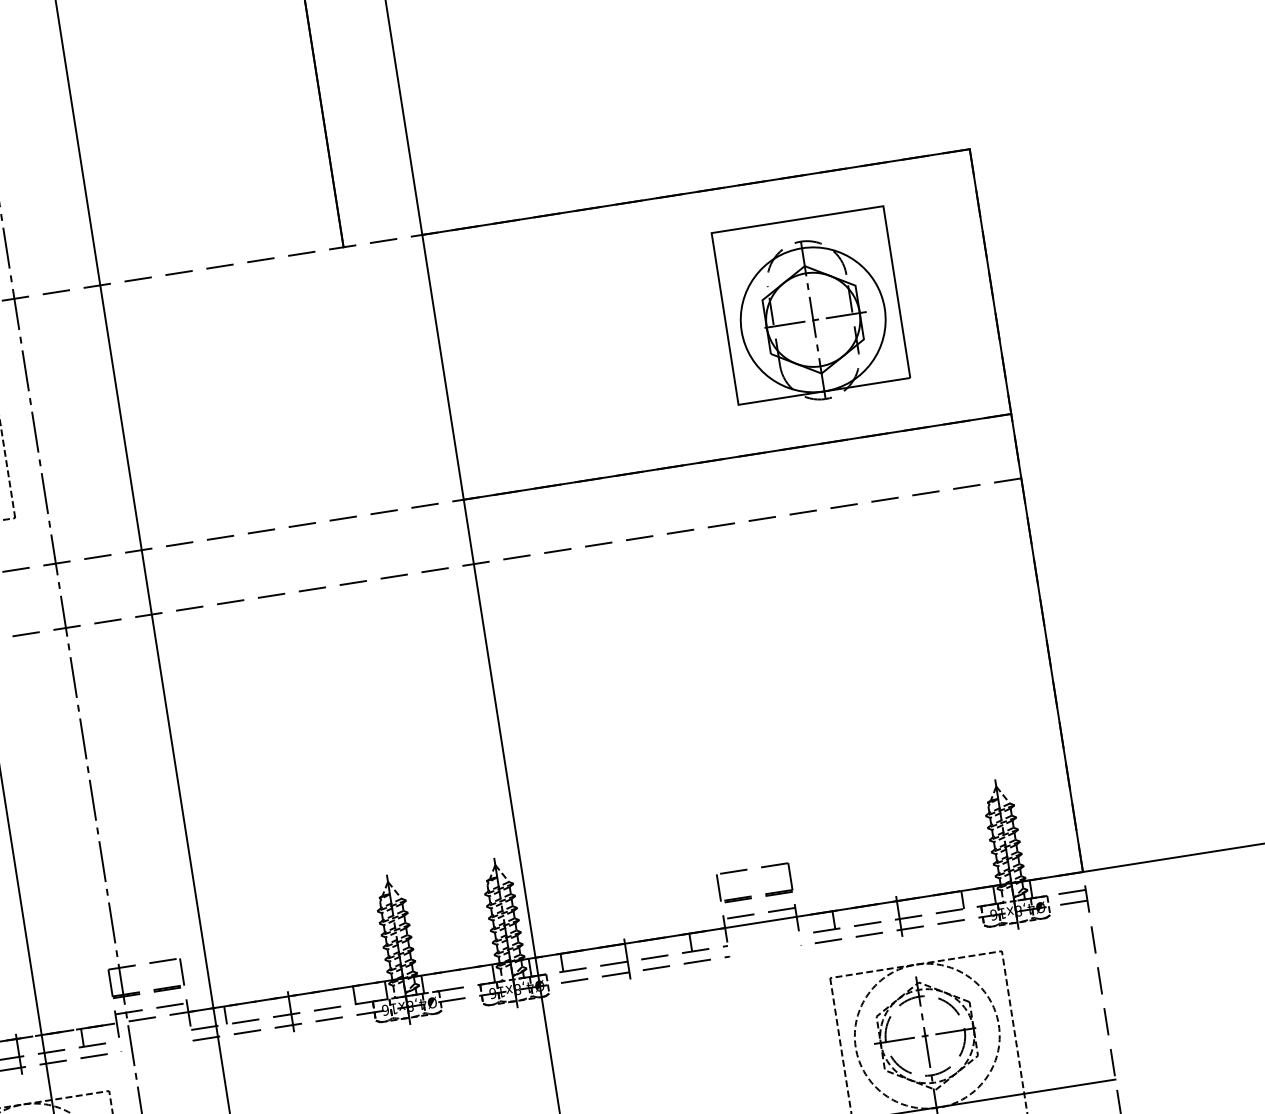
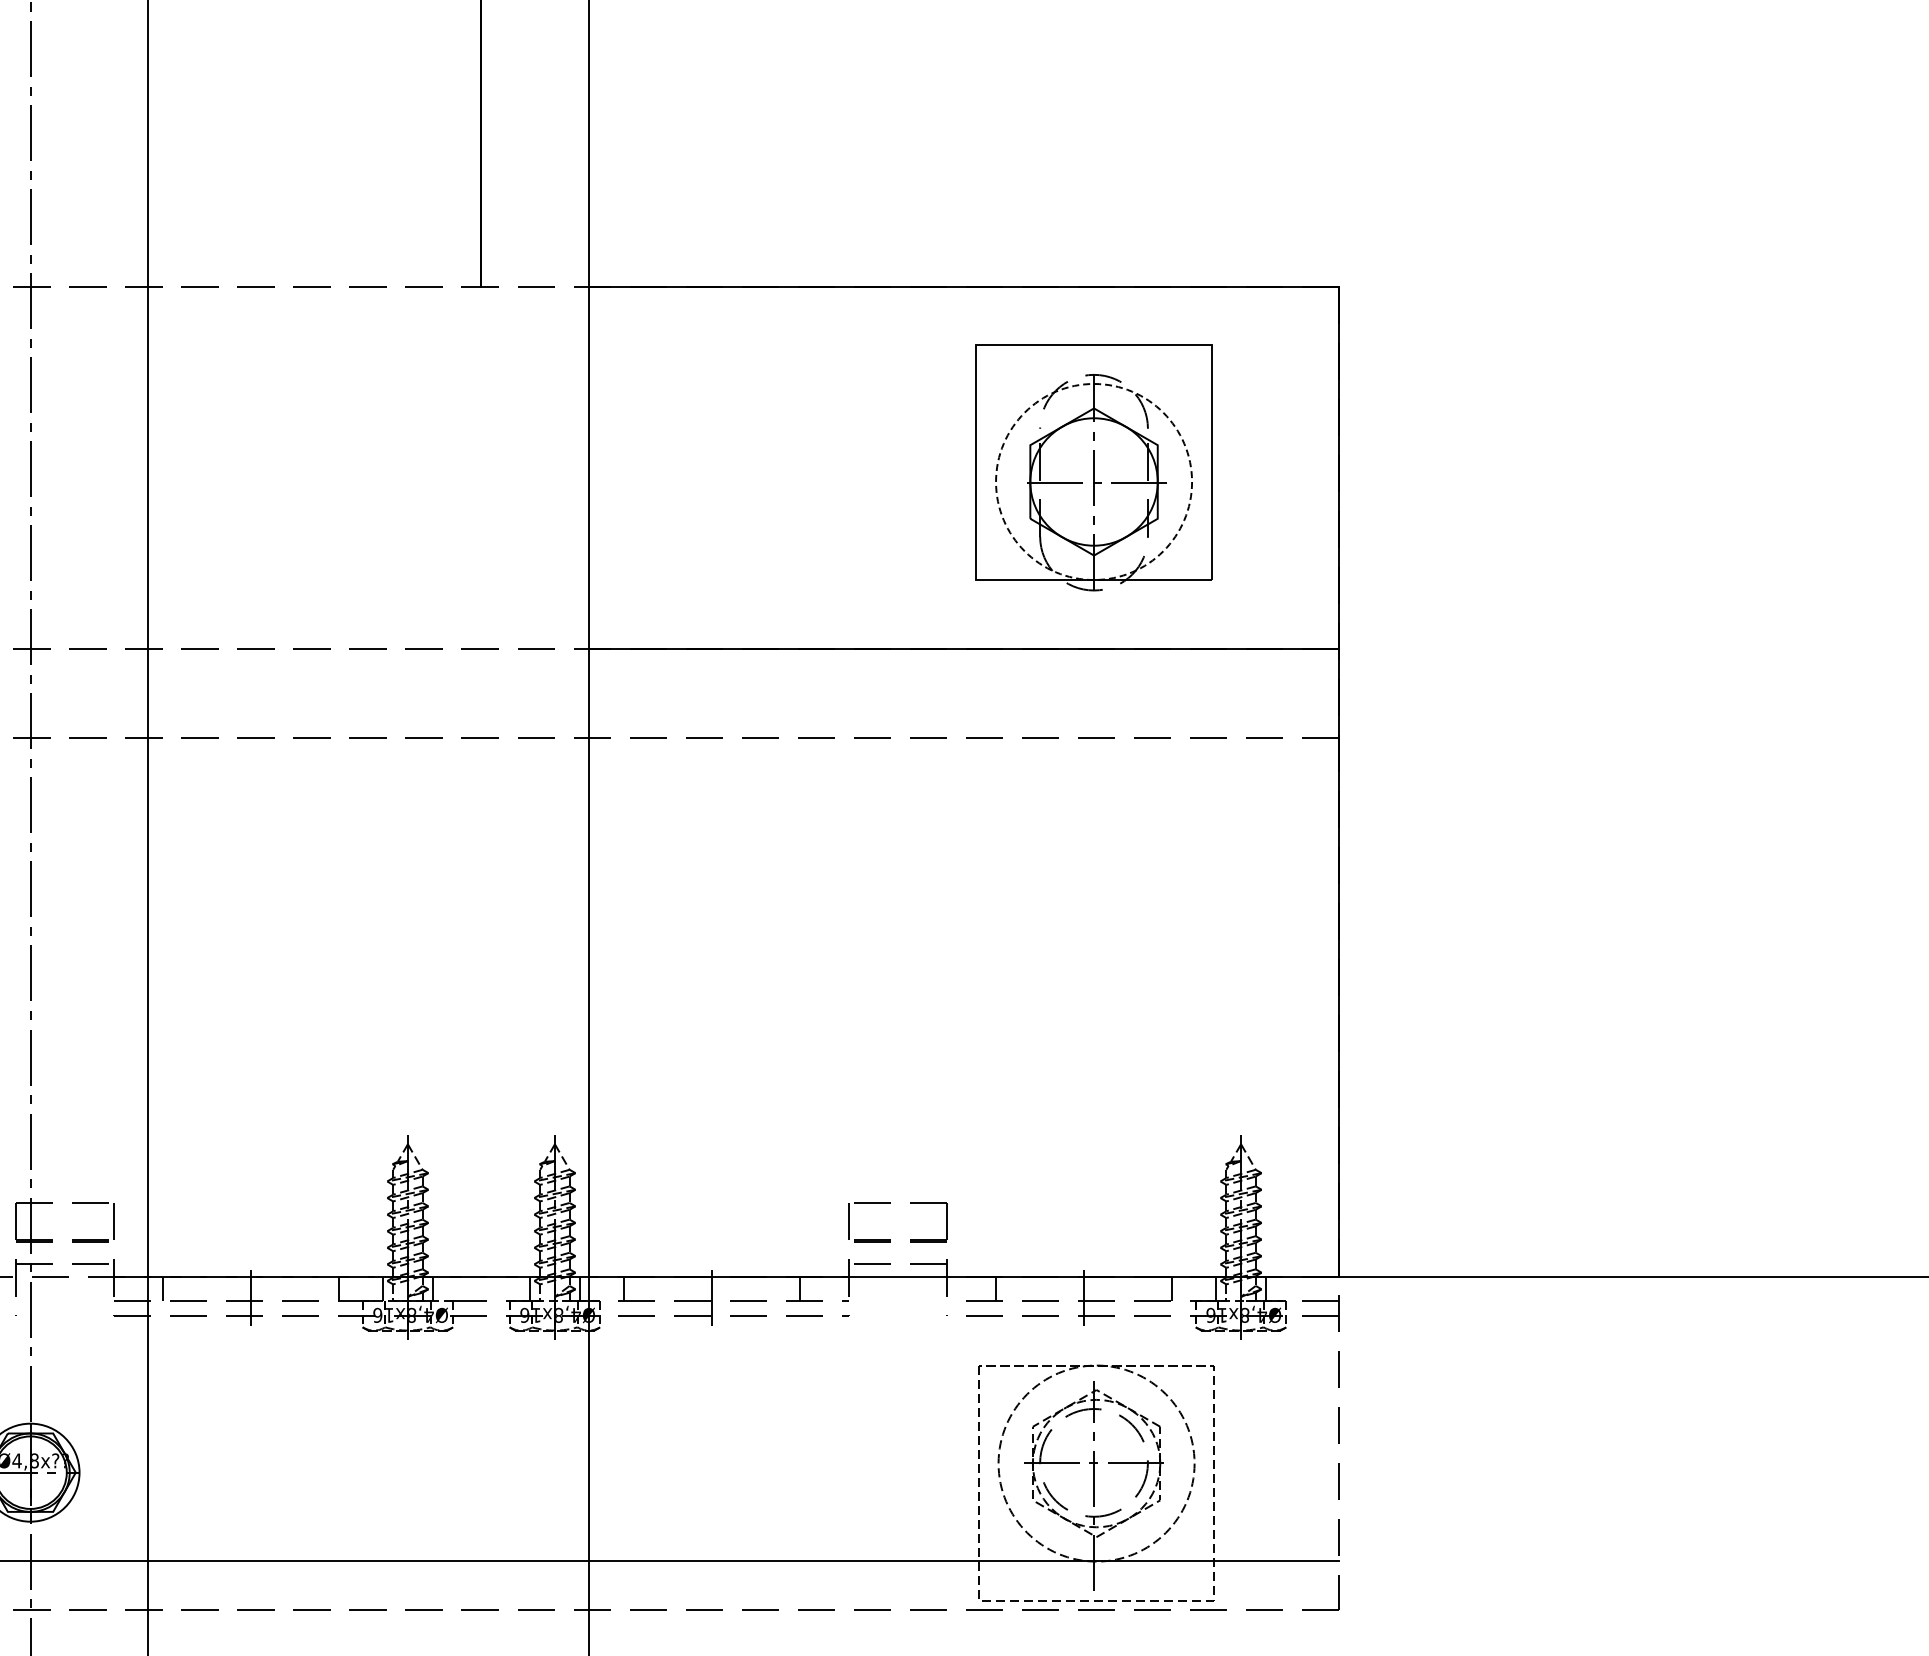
circle: (813, 319) -> (1094, 481), solid -> dashed

